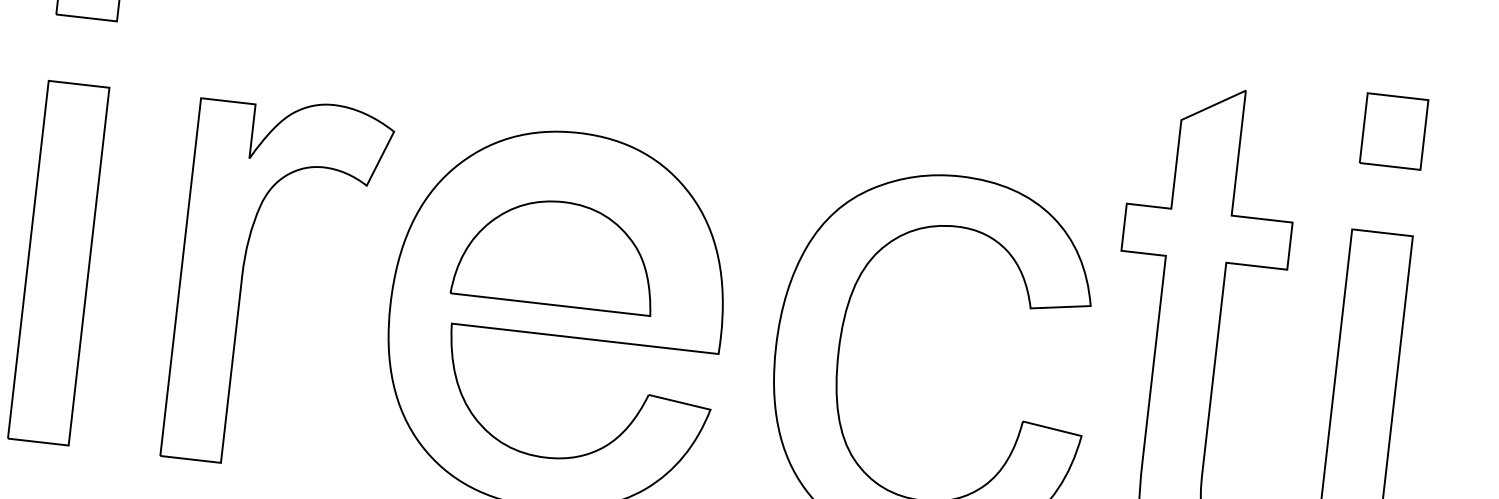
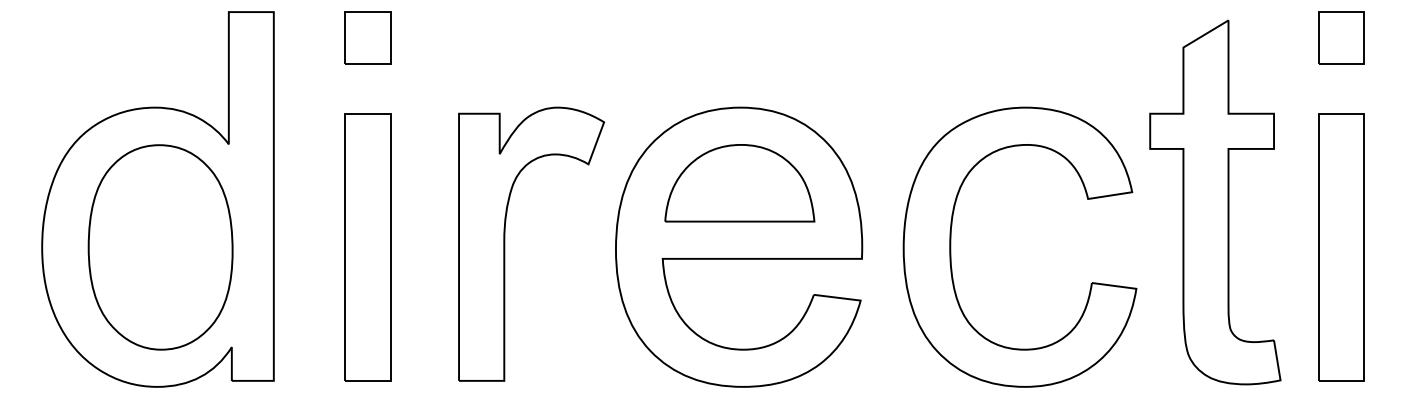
part: (555, 253) -> (739, 183), moved

